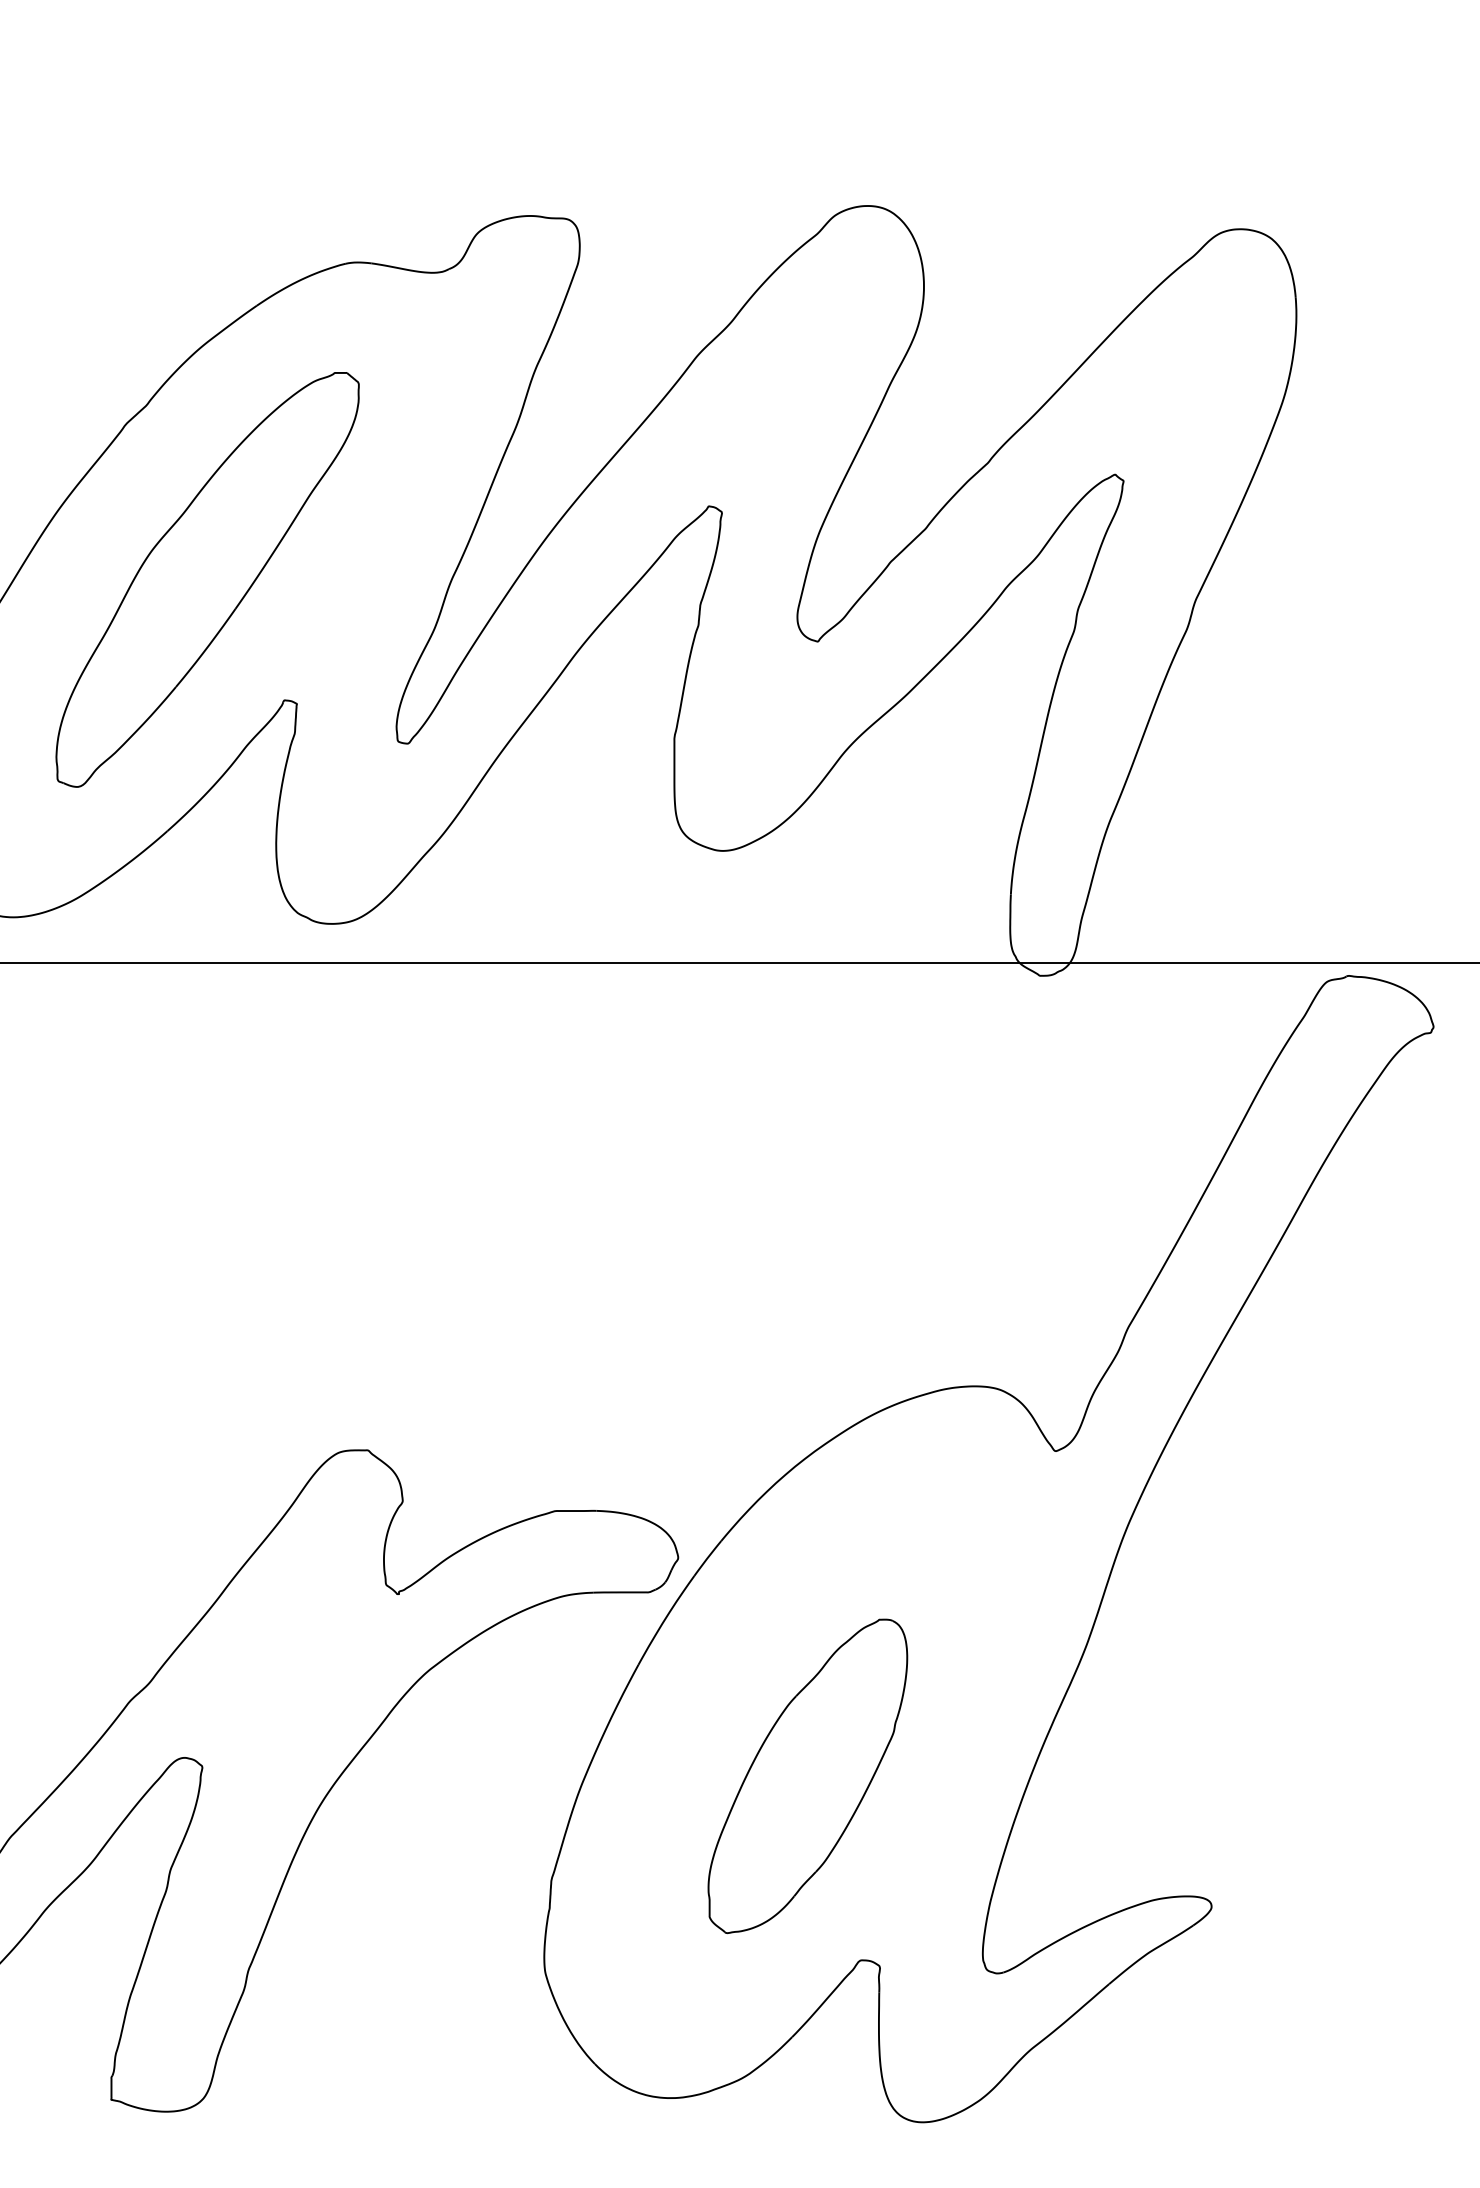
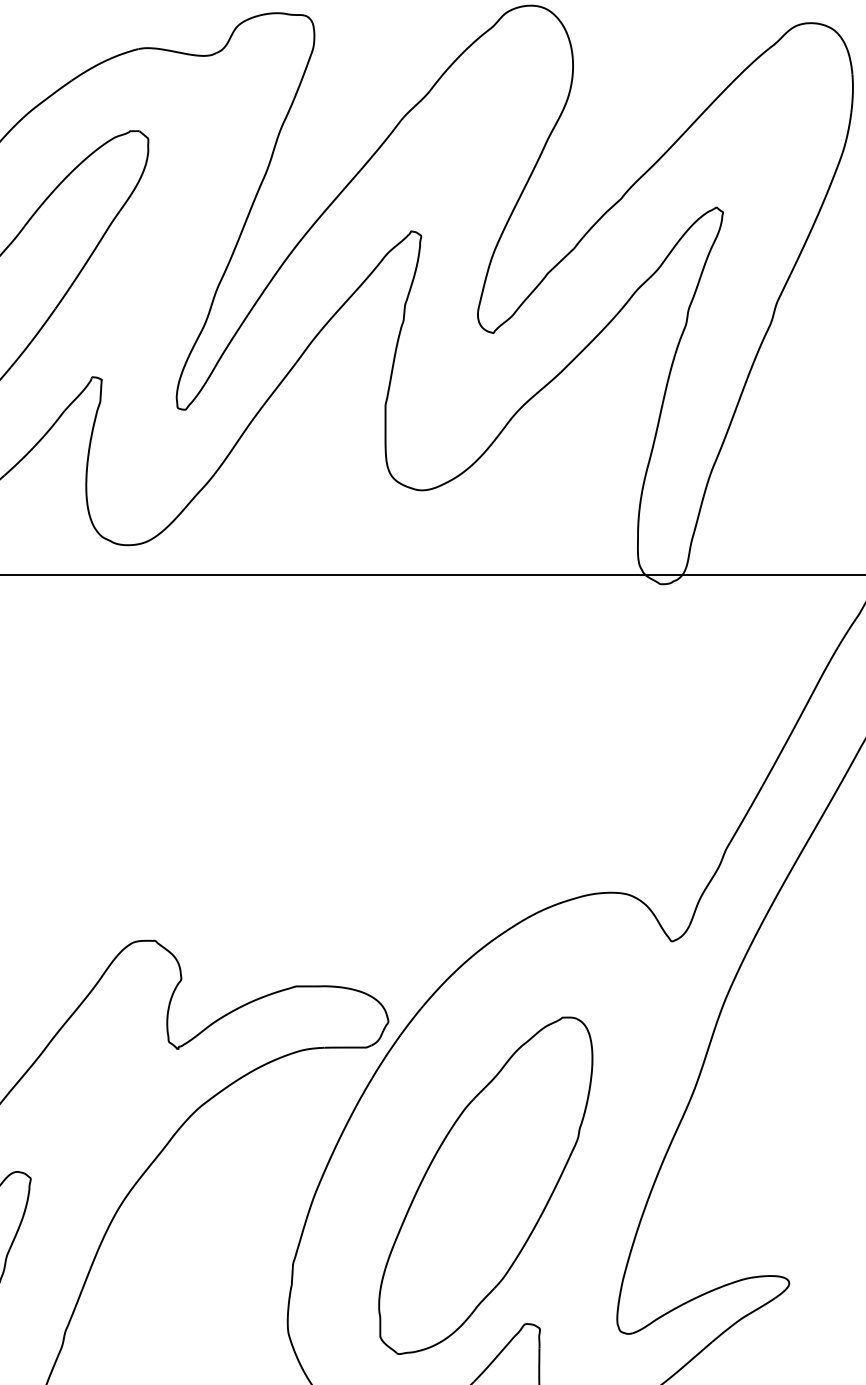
part: (807, 1776) -> (485, 1185), size x1.43

